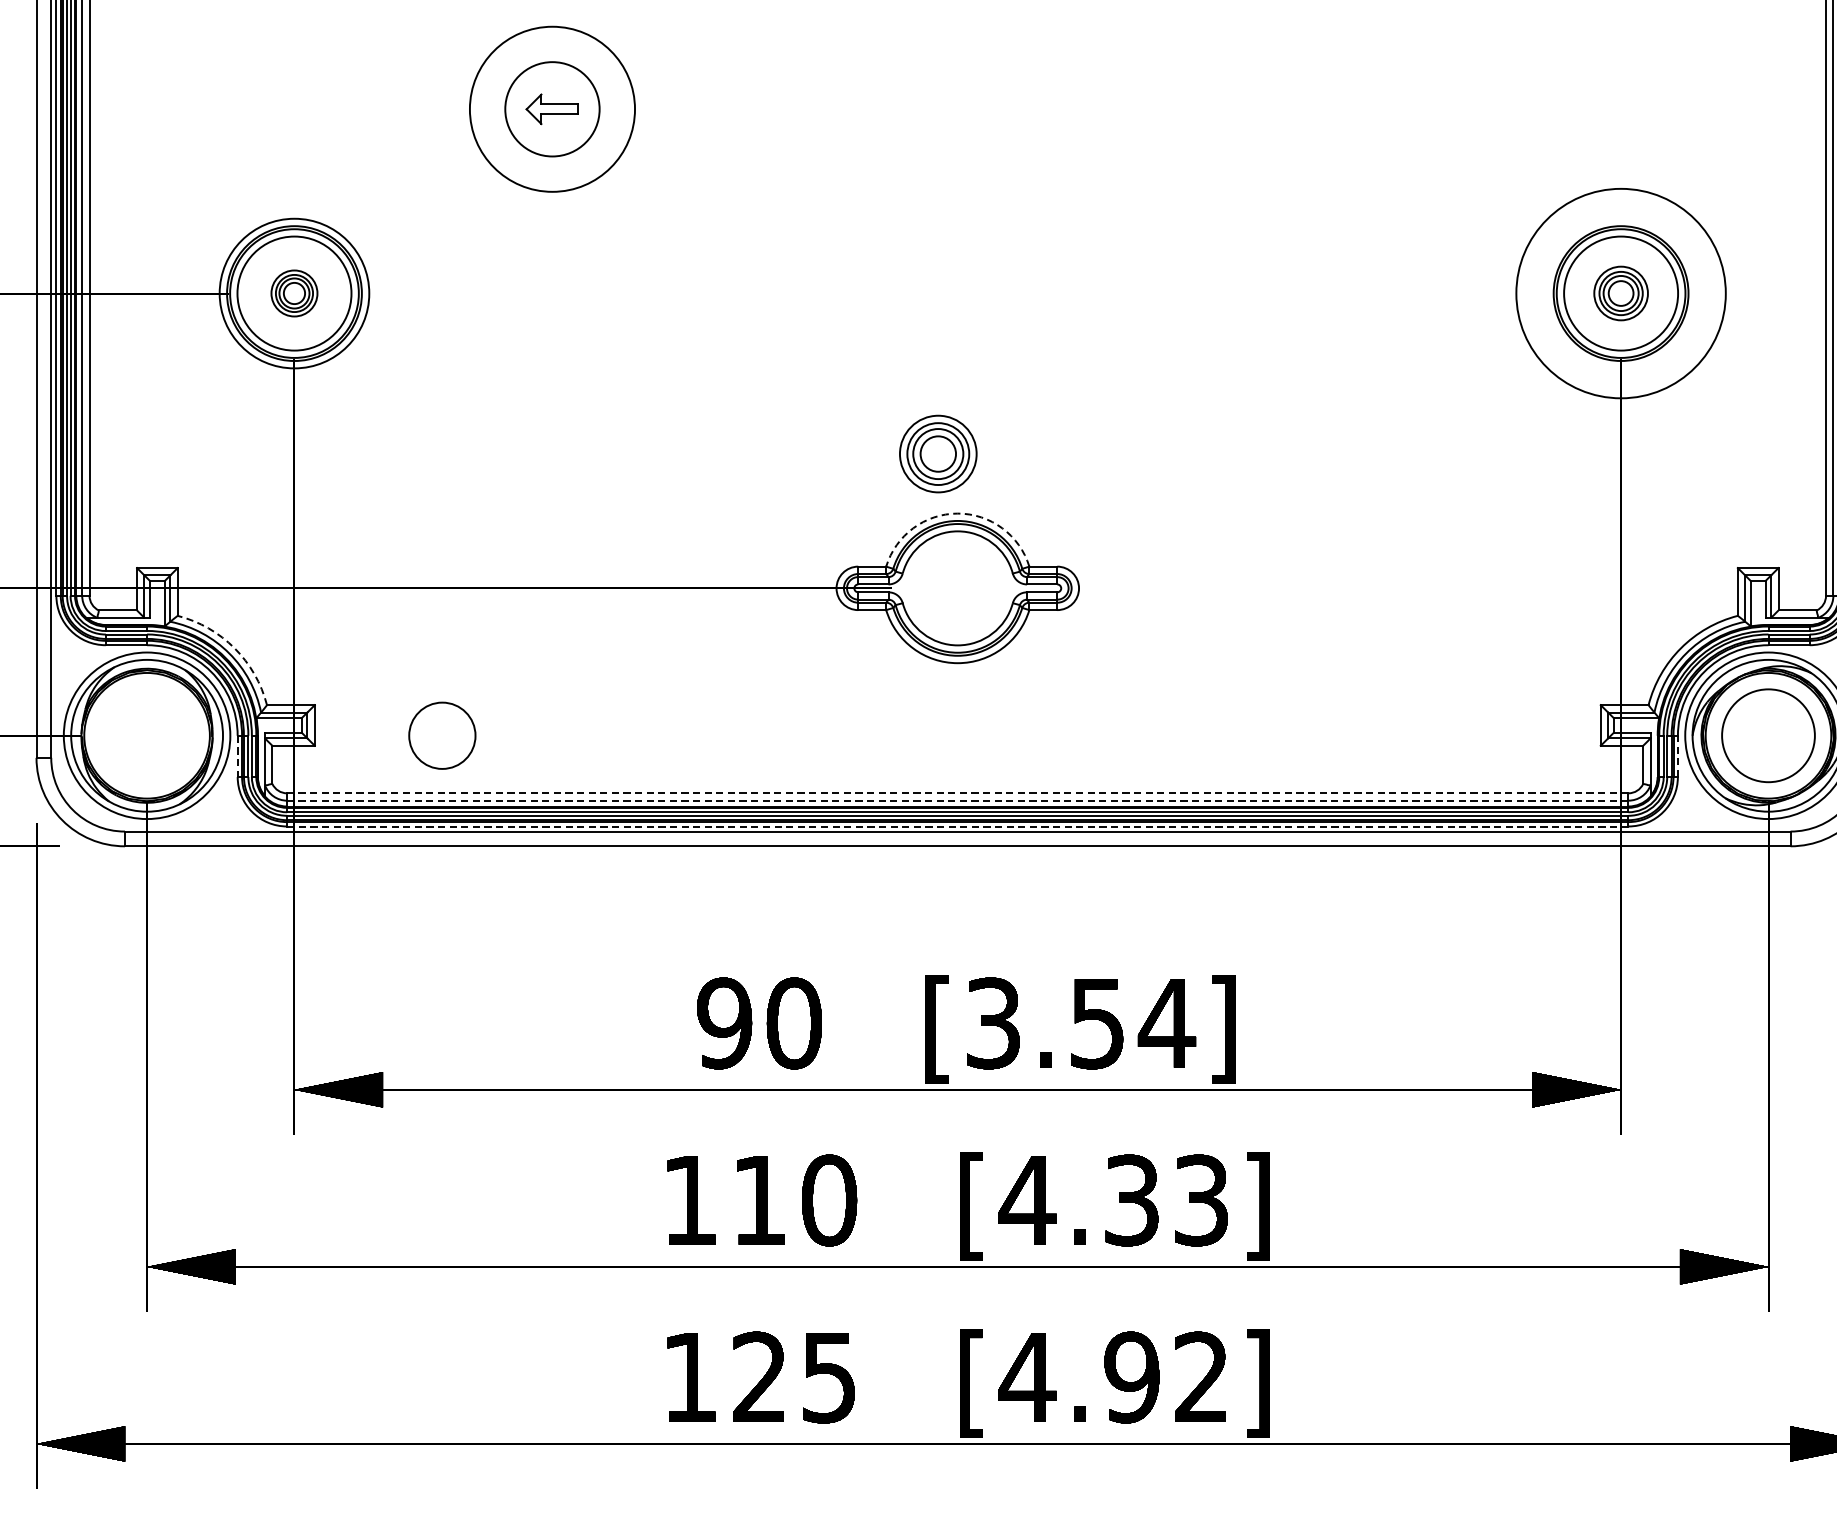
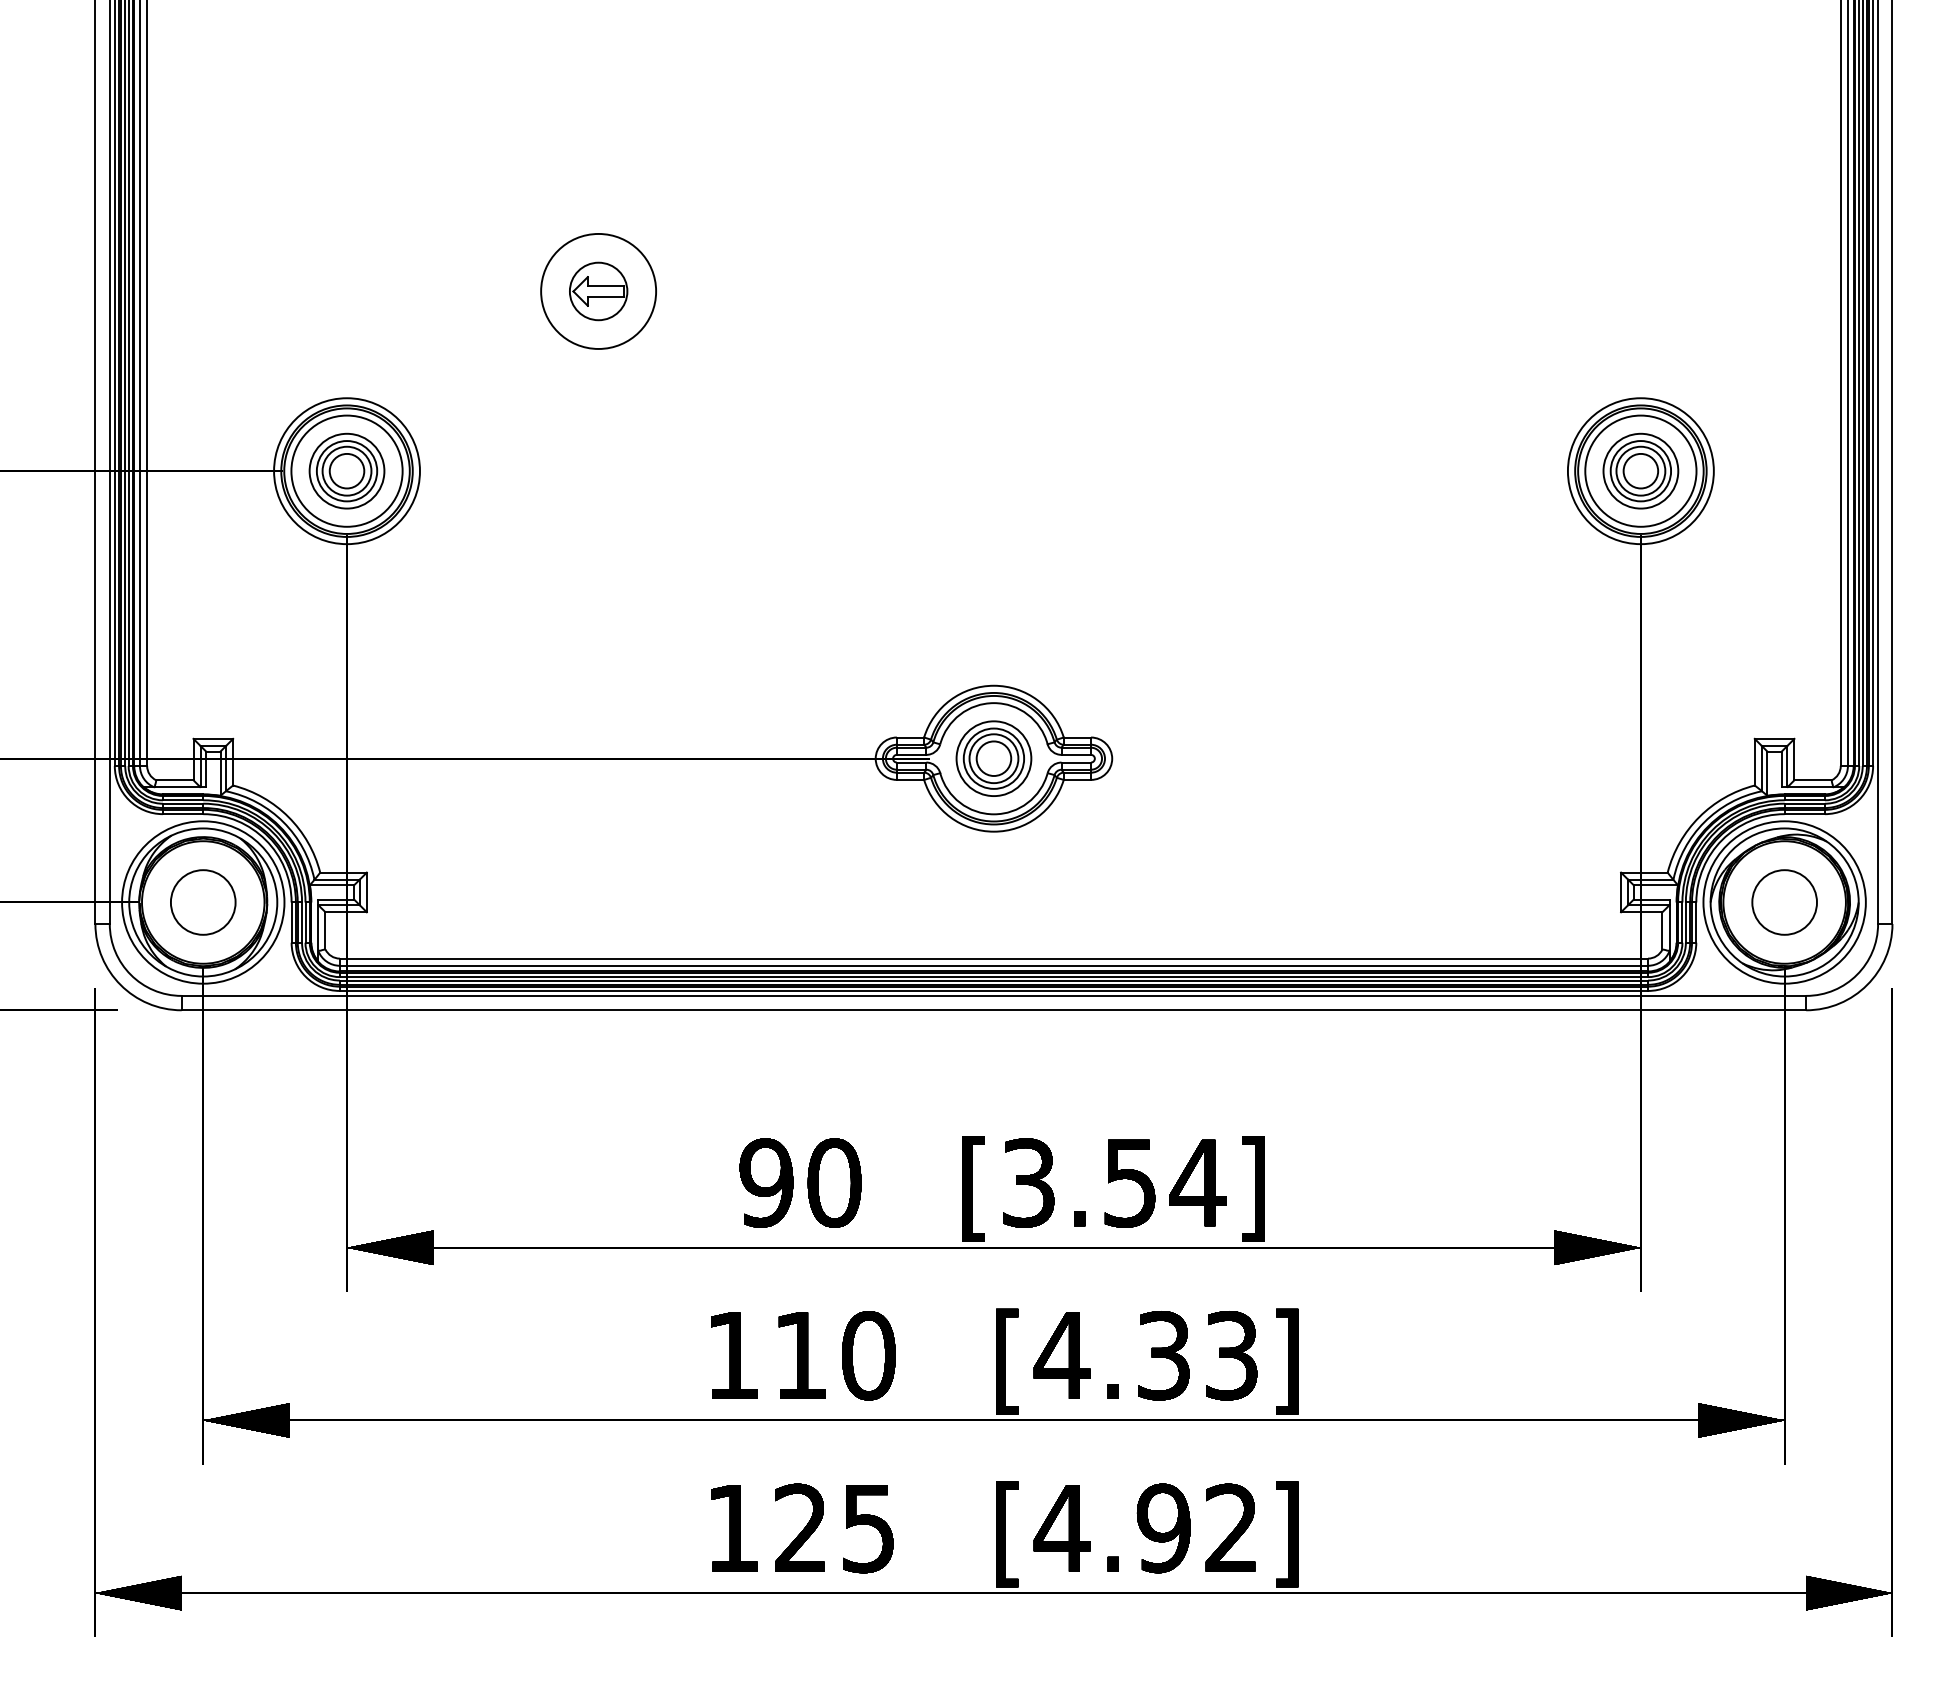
circle: (552, 108) -> (598, 290), size x0.71
circle: (552, 109) -> (598, 291), size x0.62
part: (293, 292) -> (346, 470), size x1.67
part: (1620, 292) -> (1640, 470), size x1.43
circle: (1620, 293) -> (1640, 471), size x0.71
part: (937, 453) -> (993, 758), moved
arc: (957, 513) -> (993, 685), dashed -> solid
arc: (234, 648) -> (288, 817), dashed -> solid
circle: (442, 735) -> (203, 902), moved
circle: (1768, 735) -> (1784, 902), size x0.71
line: (1678, 756) -> (1696, 922), dashed -> solid
line: (237, 757) -> (291, 923), dashed -> solid
line: (957, 793) -> (993, 958), dashed -> solid
line: (957, 800) -> (993, 965), dashed -> solid
line: (958, 827) -> (994, 991), dashed -> solid

